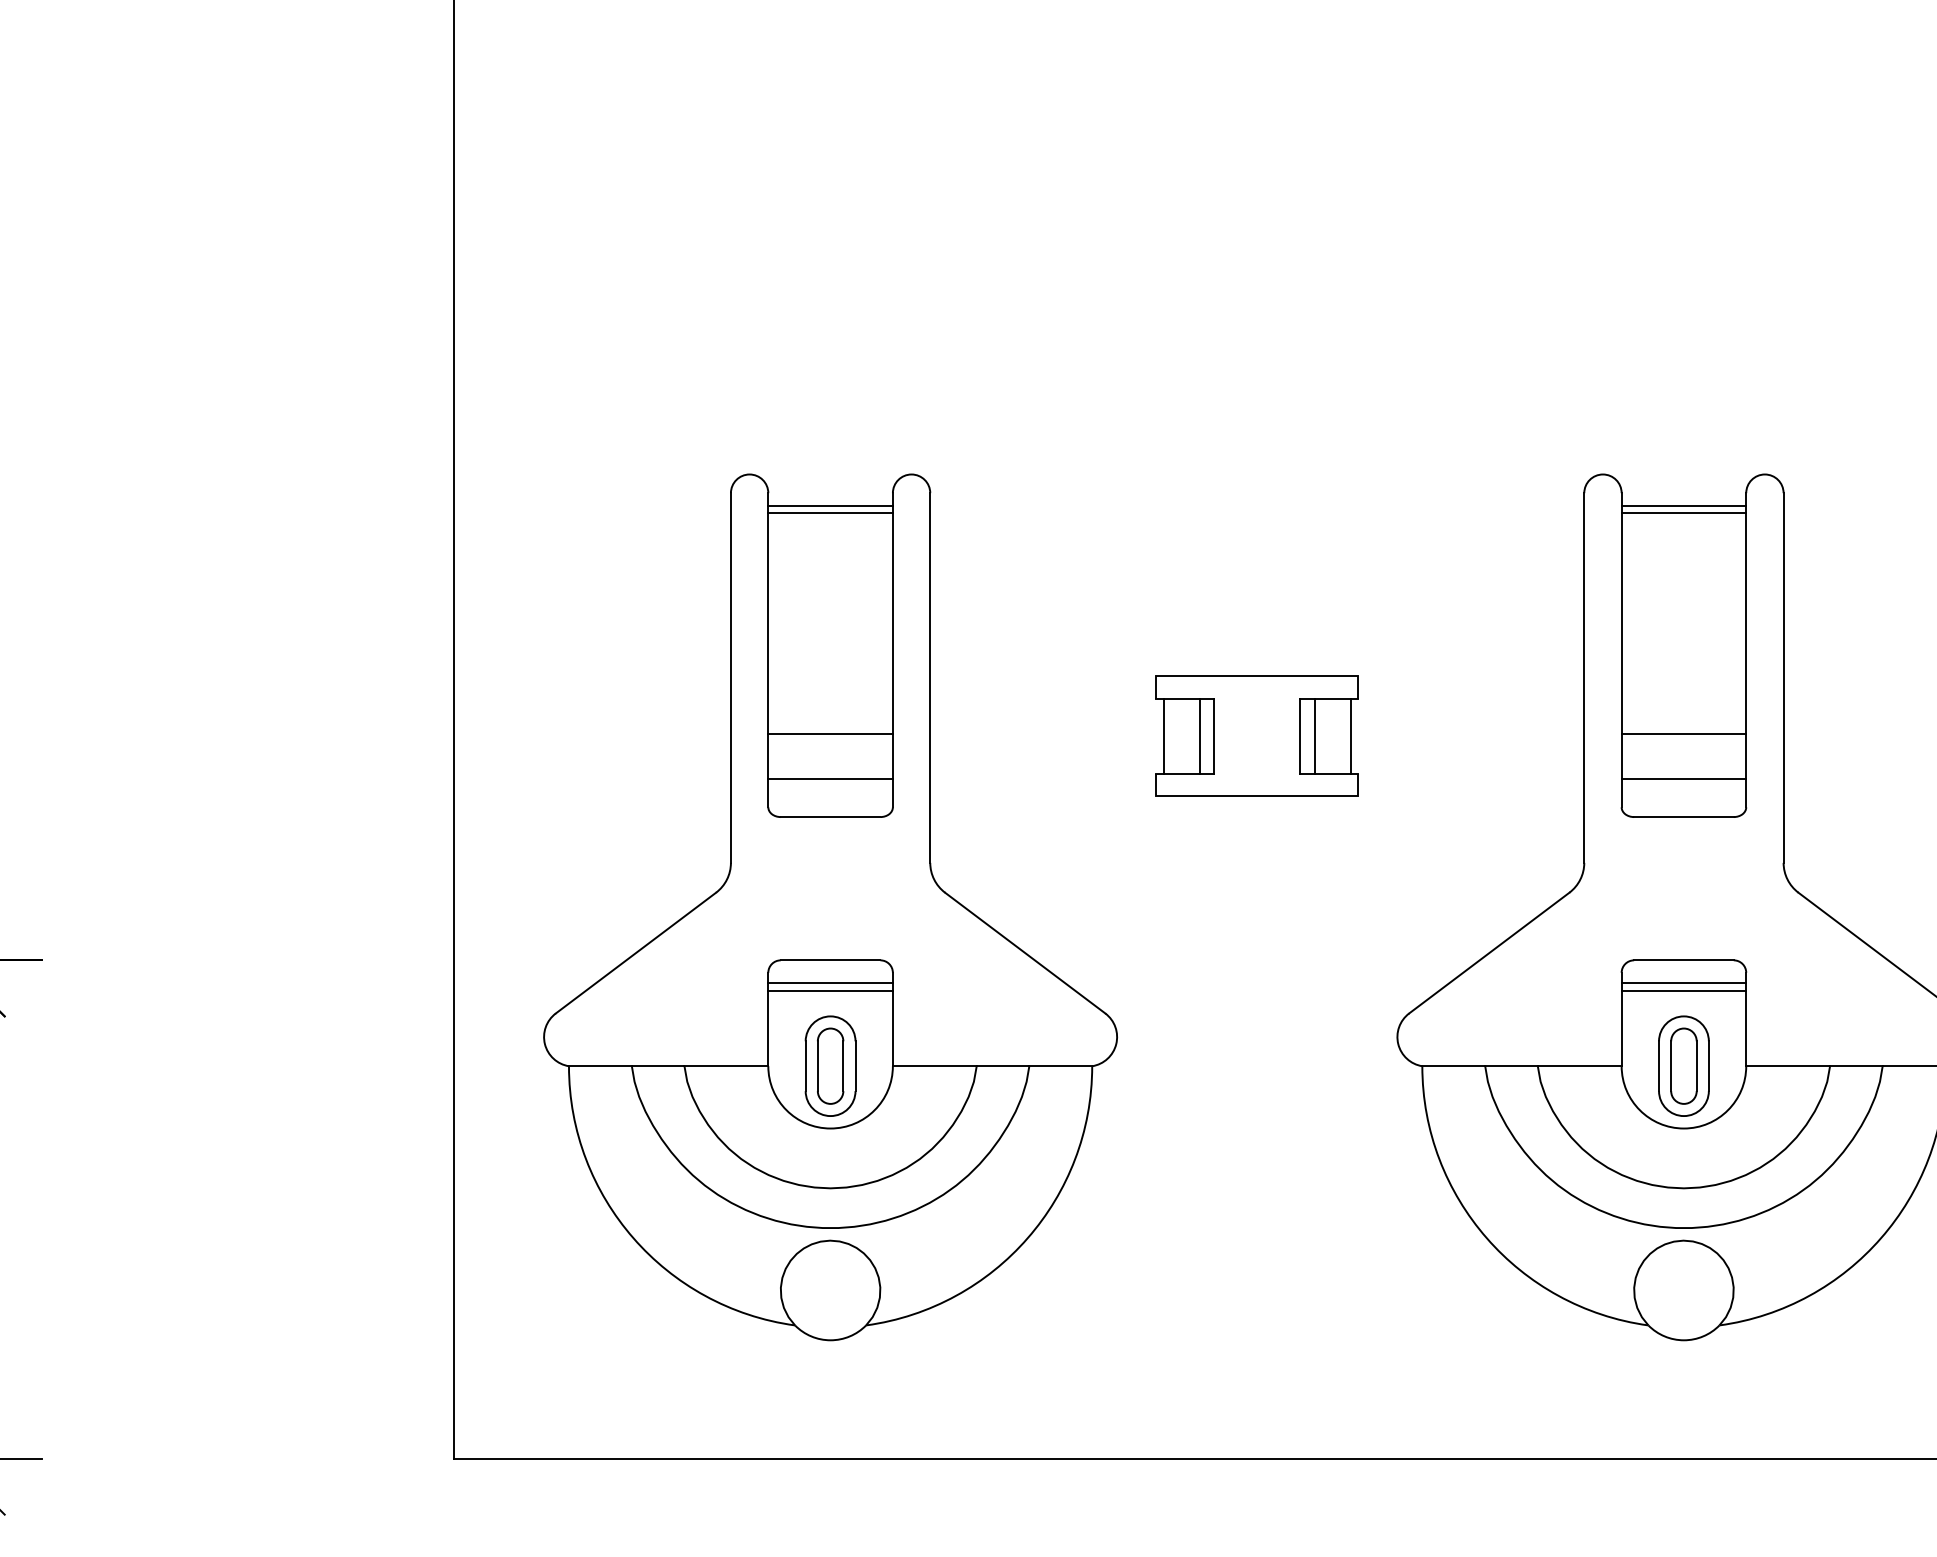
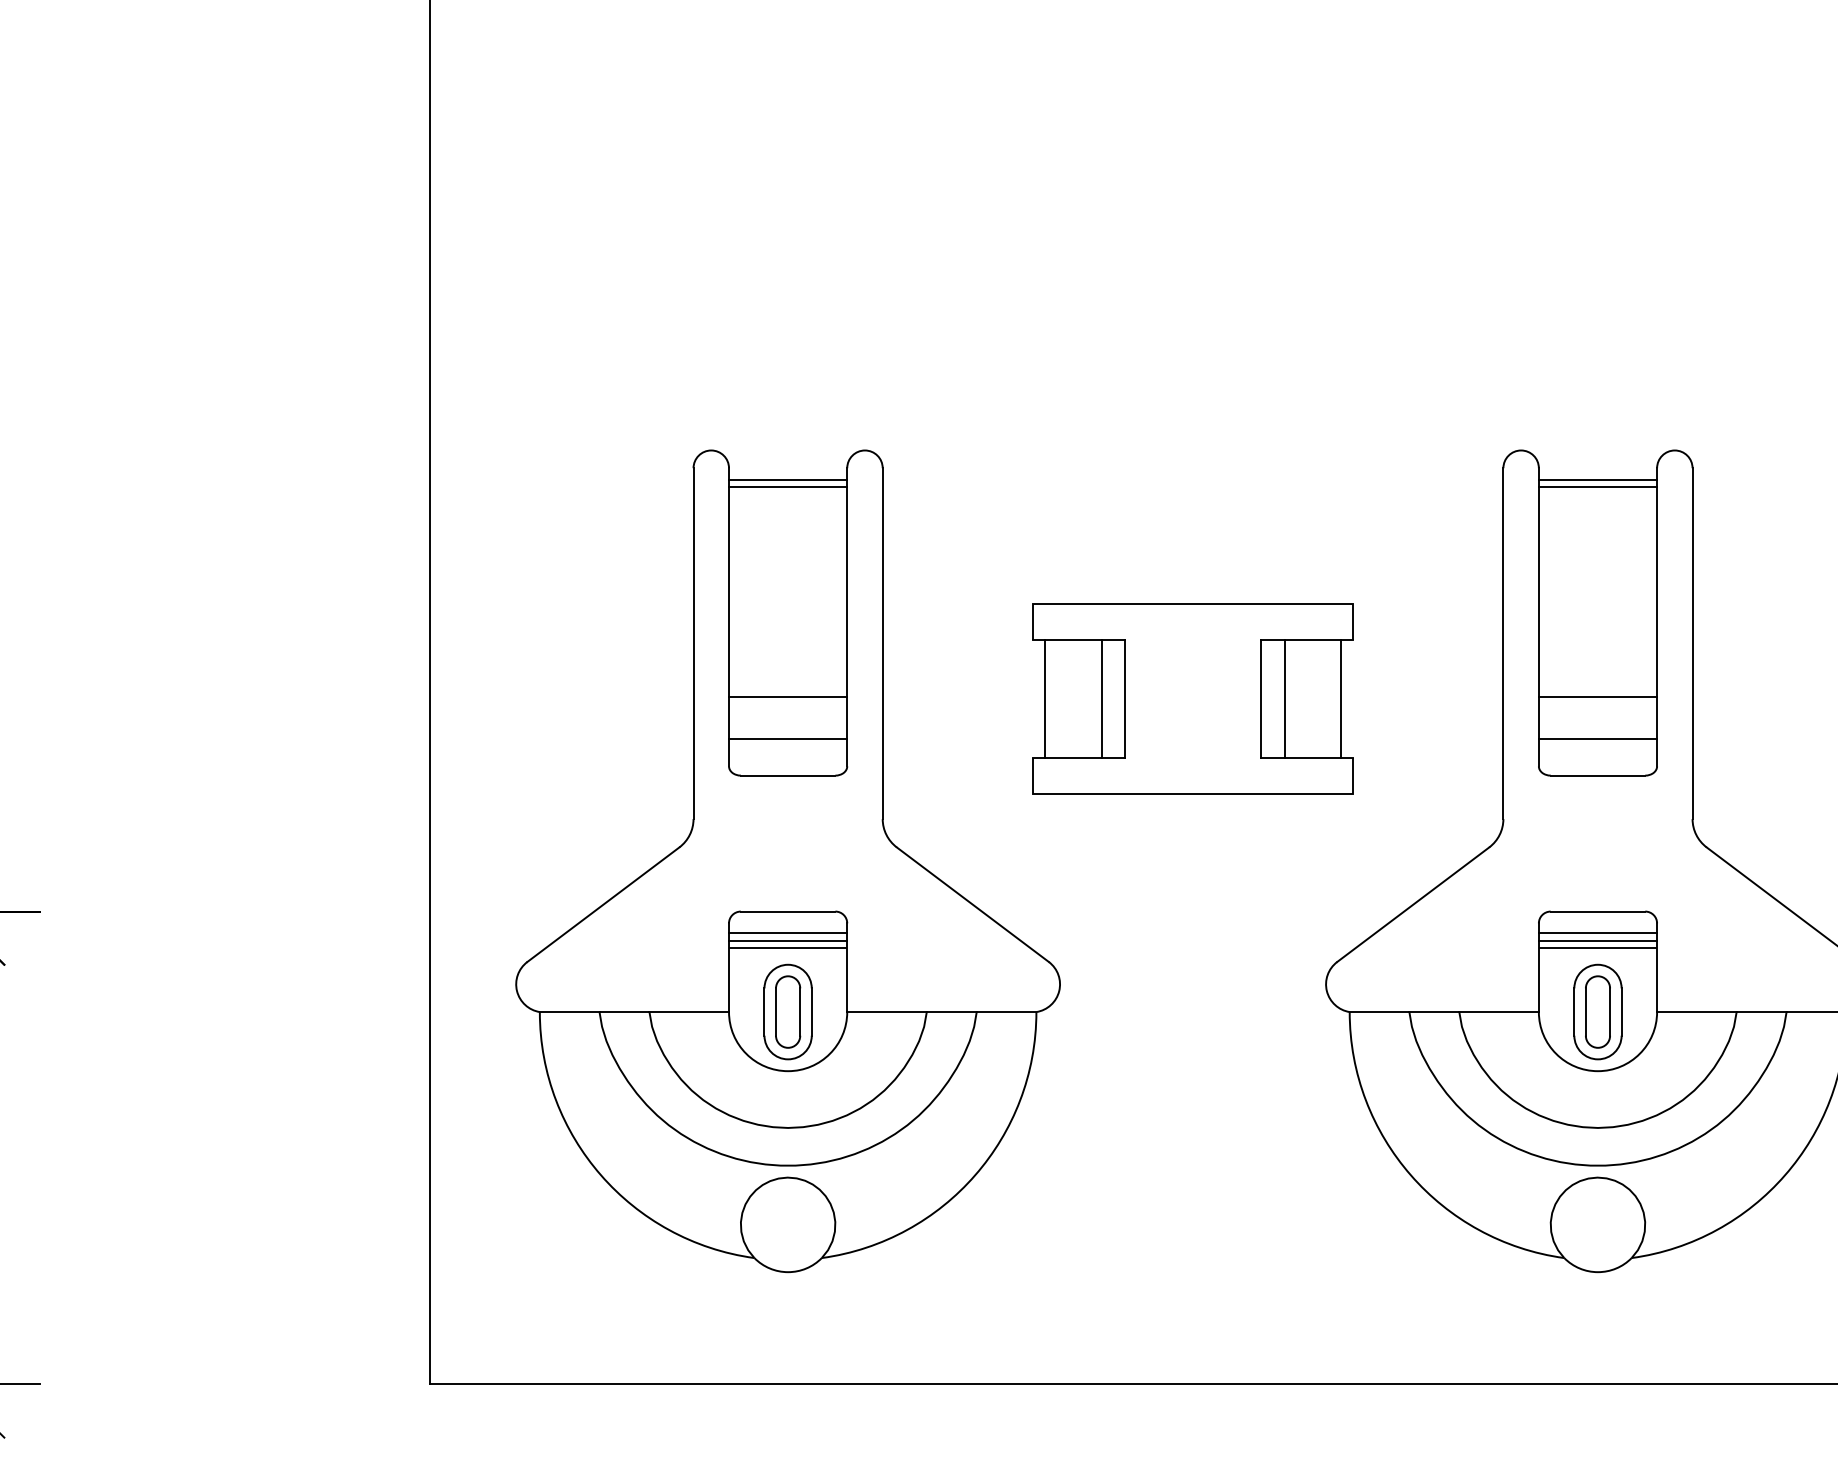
part: (1256, 735) -> (1192, 698), size x1.67
line: (830, 998) -> (788, 947), added
line: (1683, 998) -> (1597, 947), added

